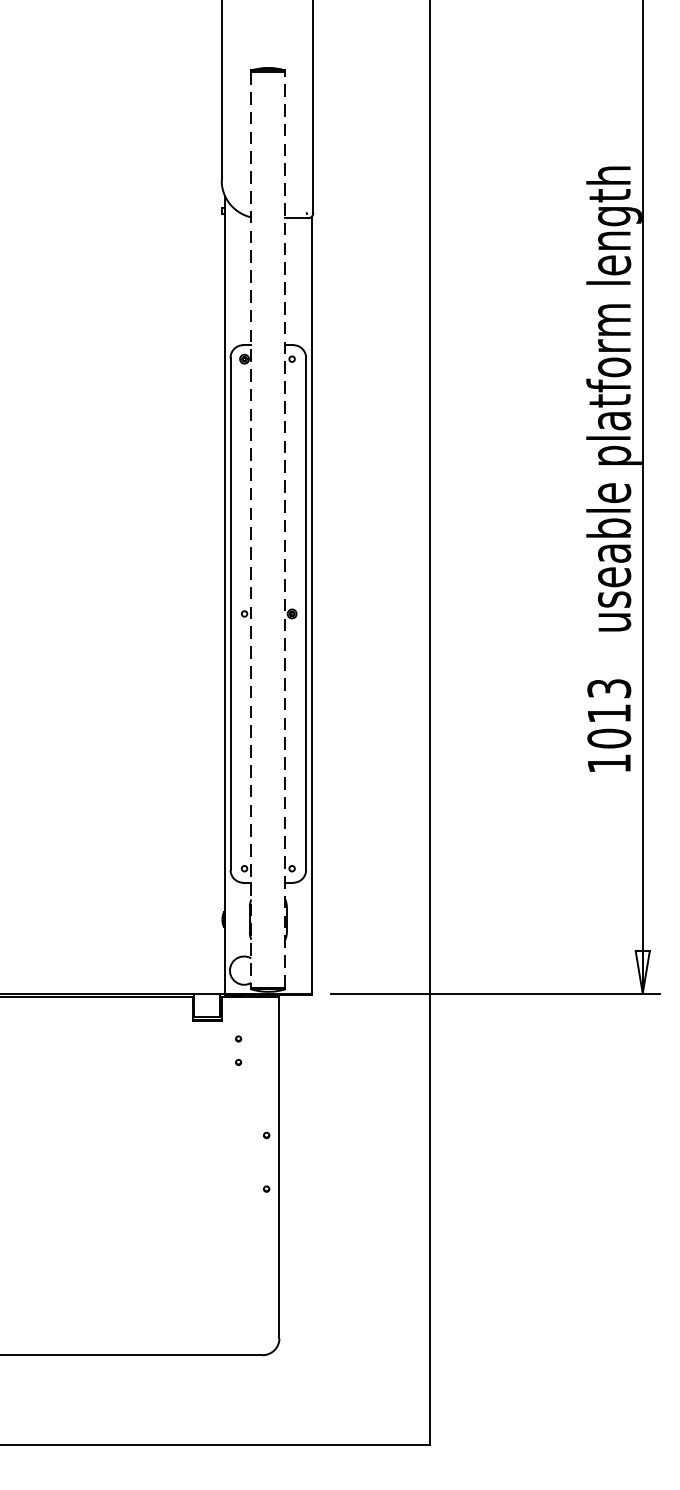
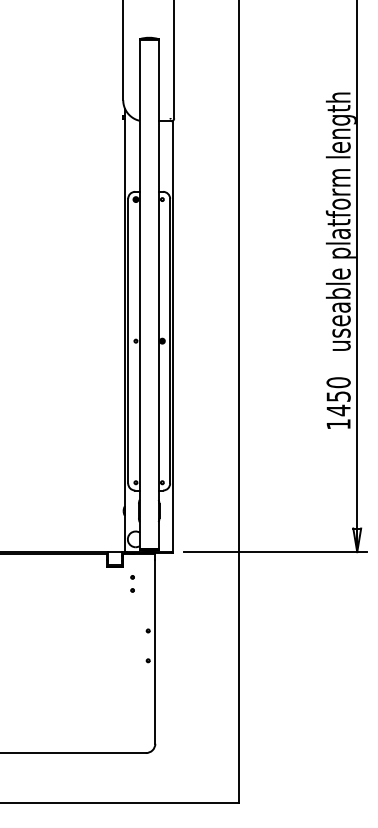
line: (285, 528) -> (158, 293), dashed -> solid
line: (250, 529) -> (139, 294), dashed -> solid
text: (609, 713) -> (338, 396), 1013 -> 1450

